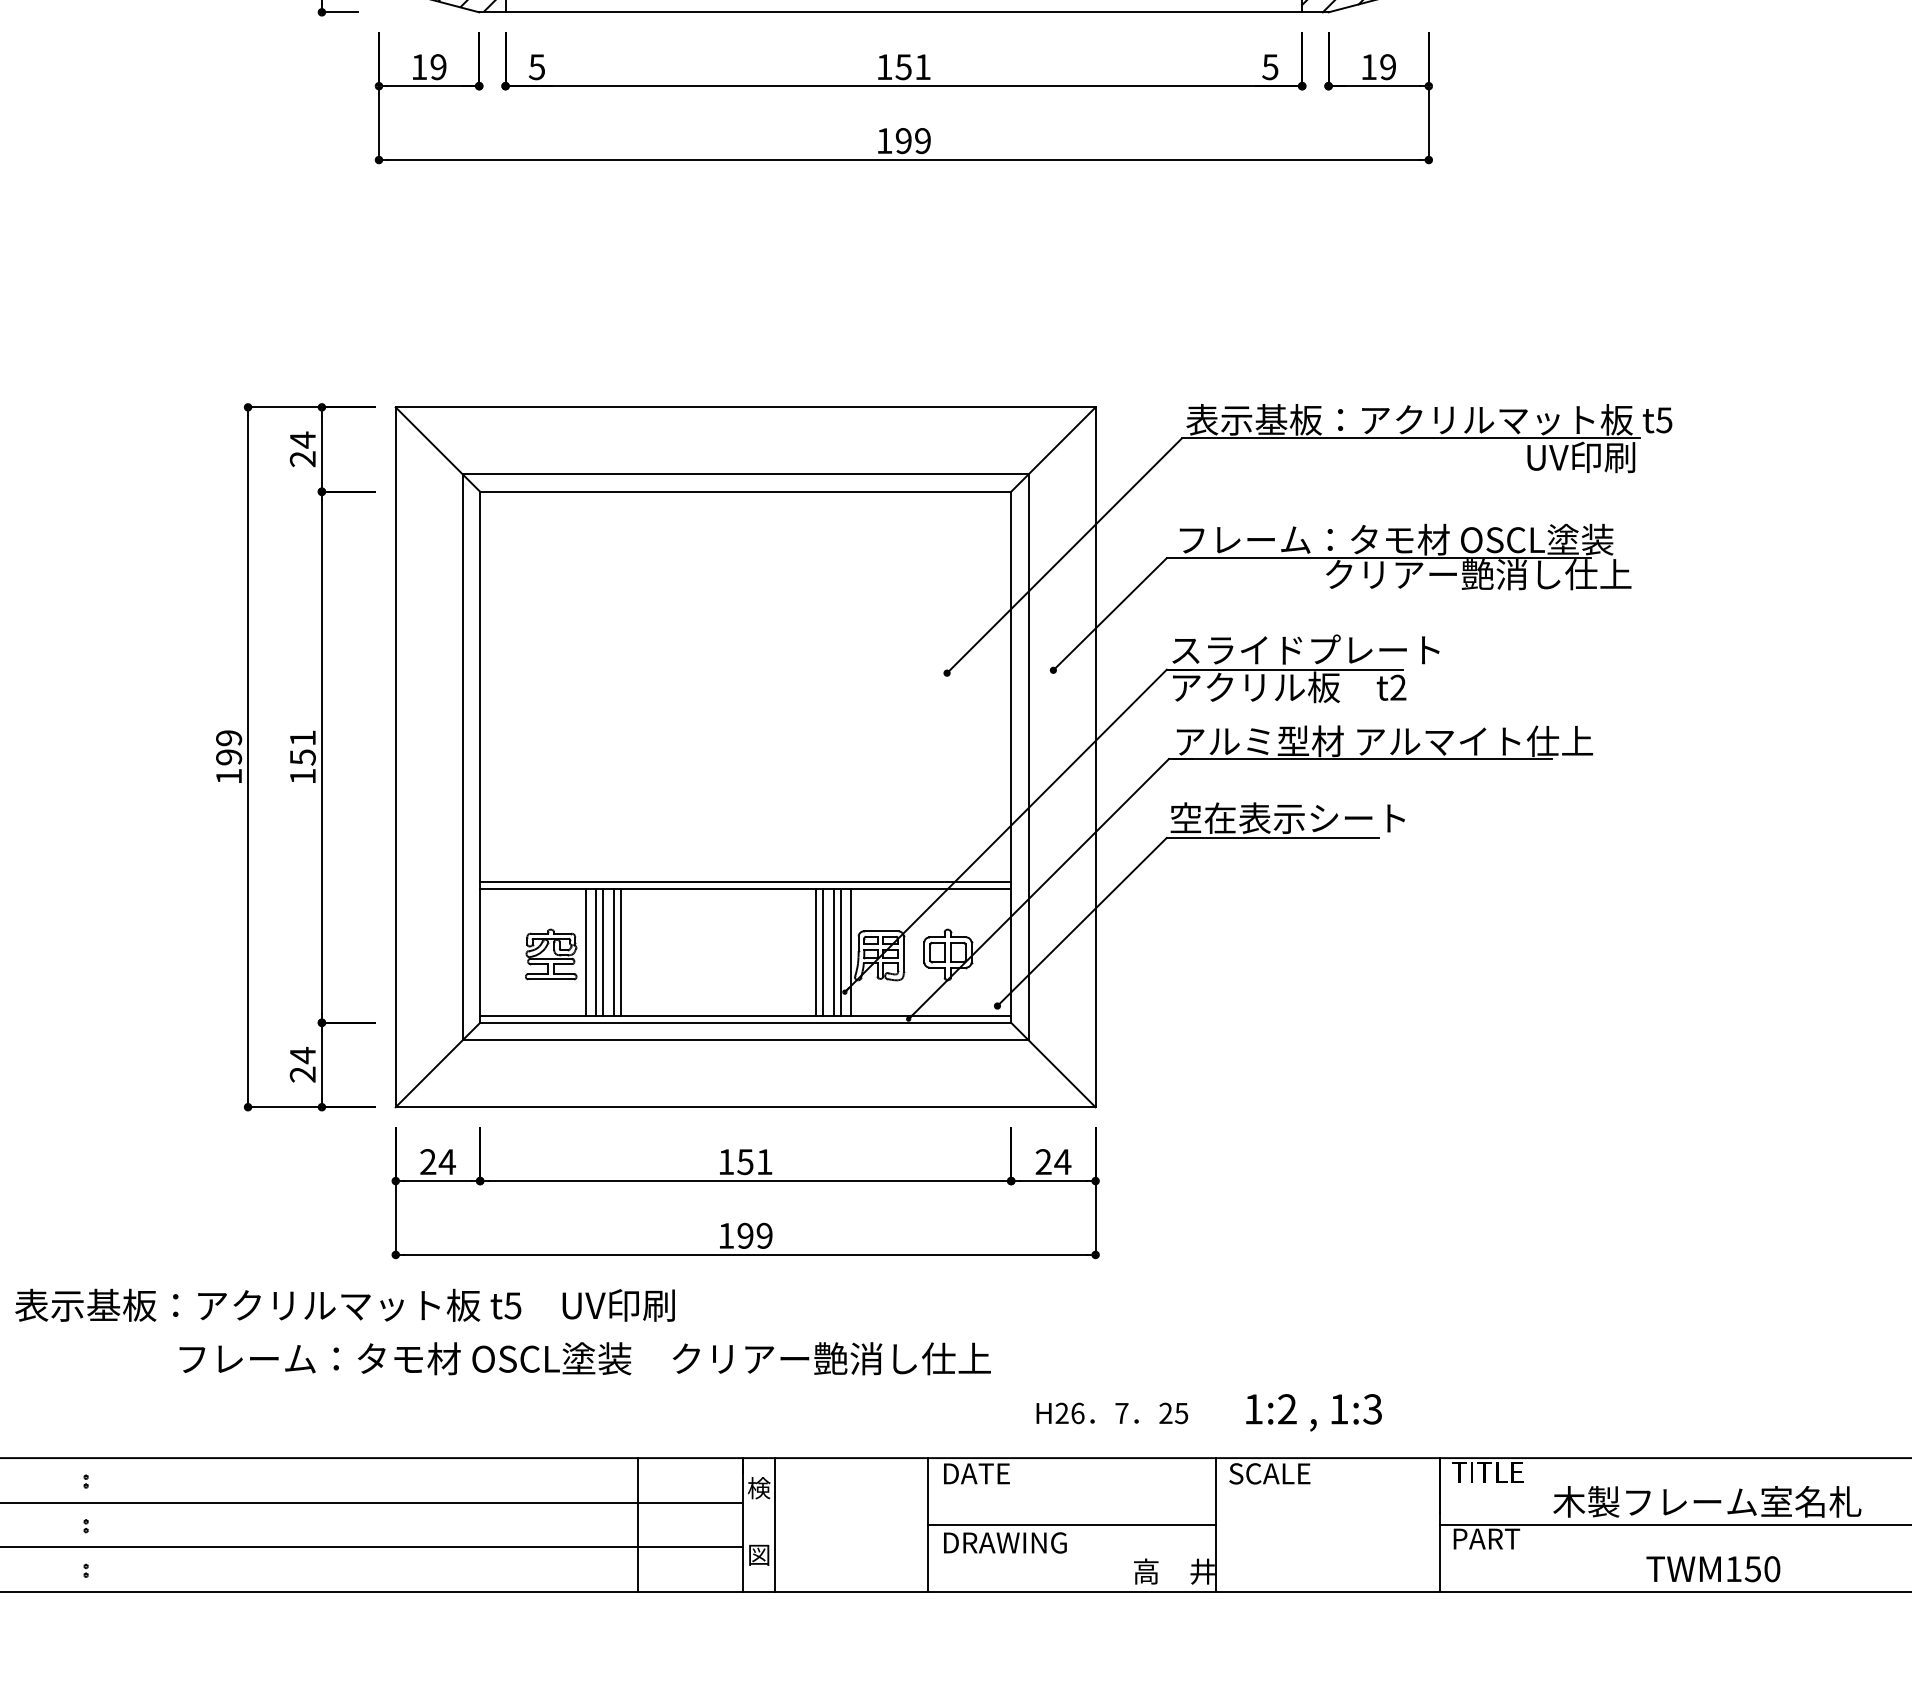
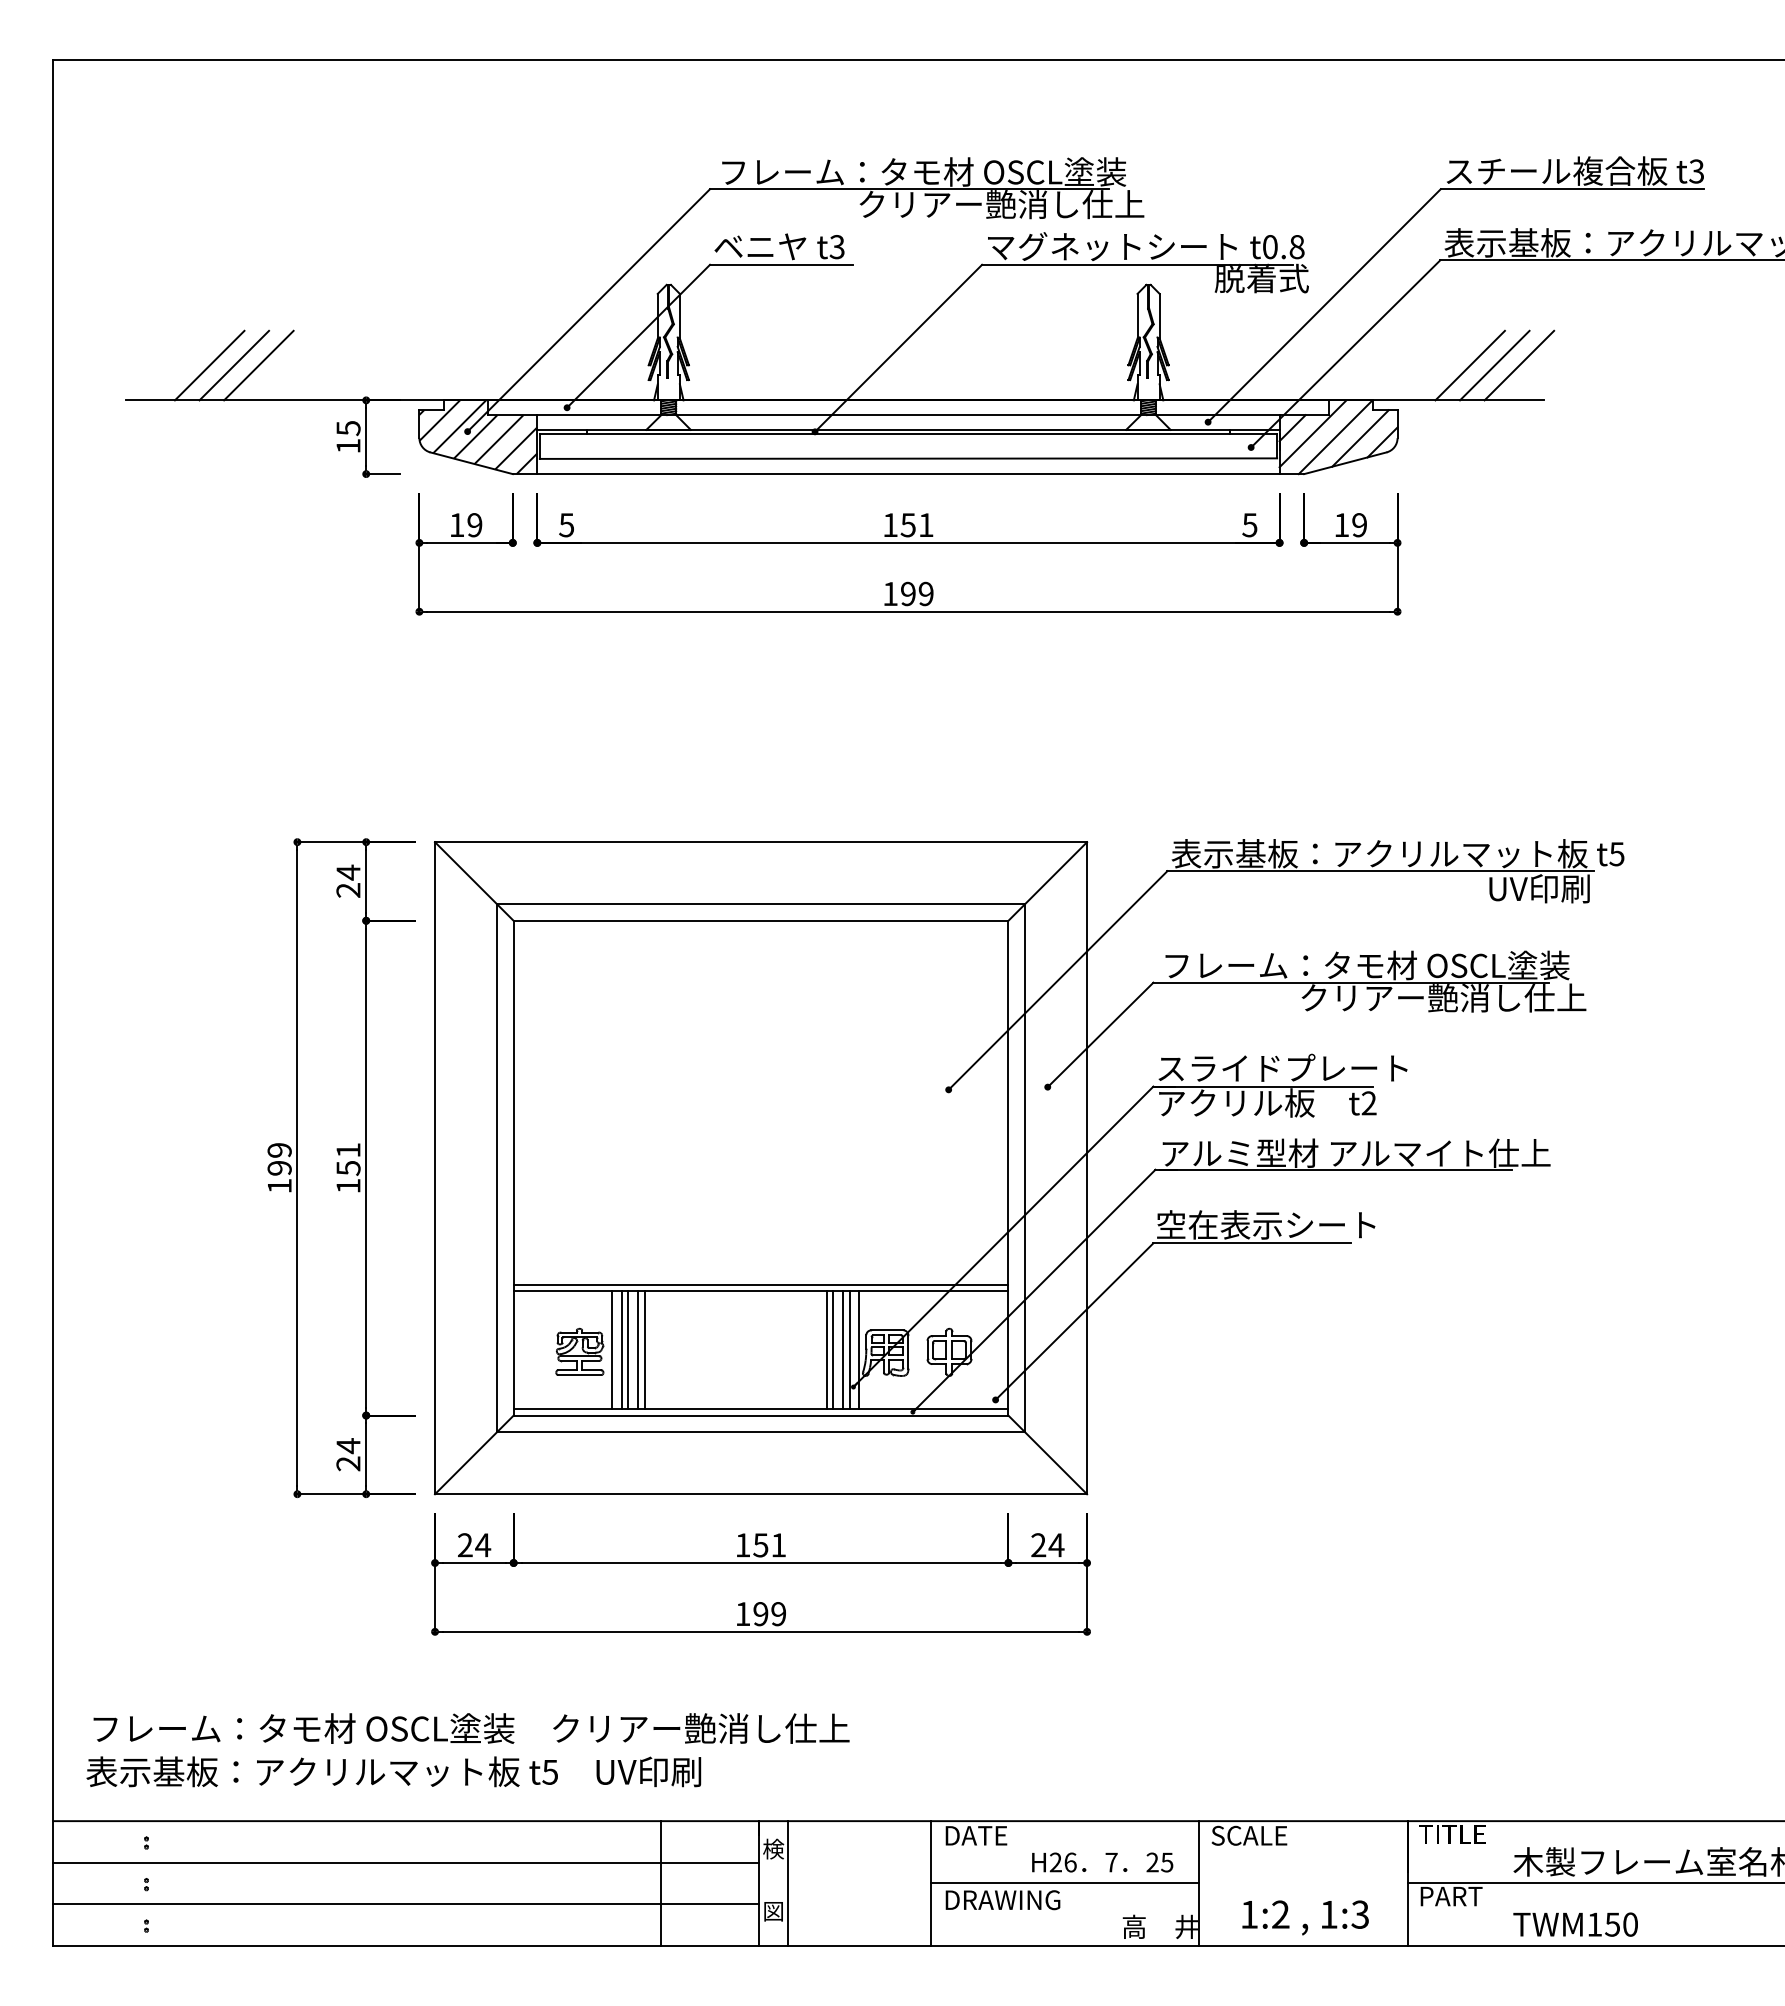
text: (344, 1305) -> (393, 1771), moved
text: (585, 1358) -> (471, 1728), moved
text: (1313, 1412) -> (1305, 1917), moved
text: (1112, 1413) -> (1102, 1862), moved
text: (1713, 1569) -> (1575, 1924), moved

